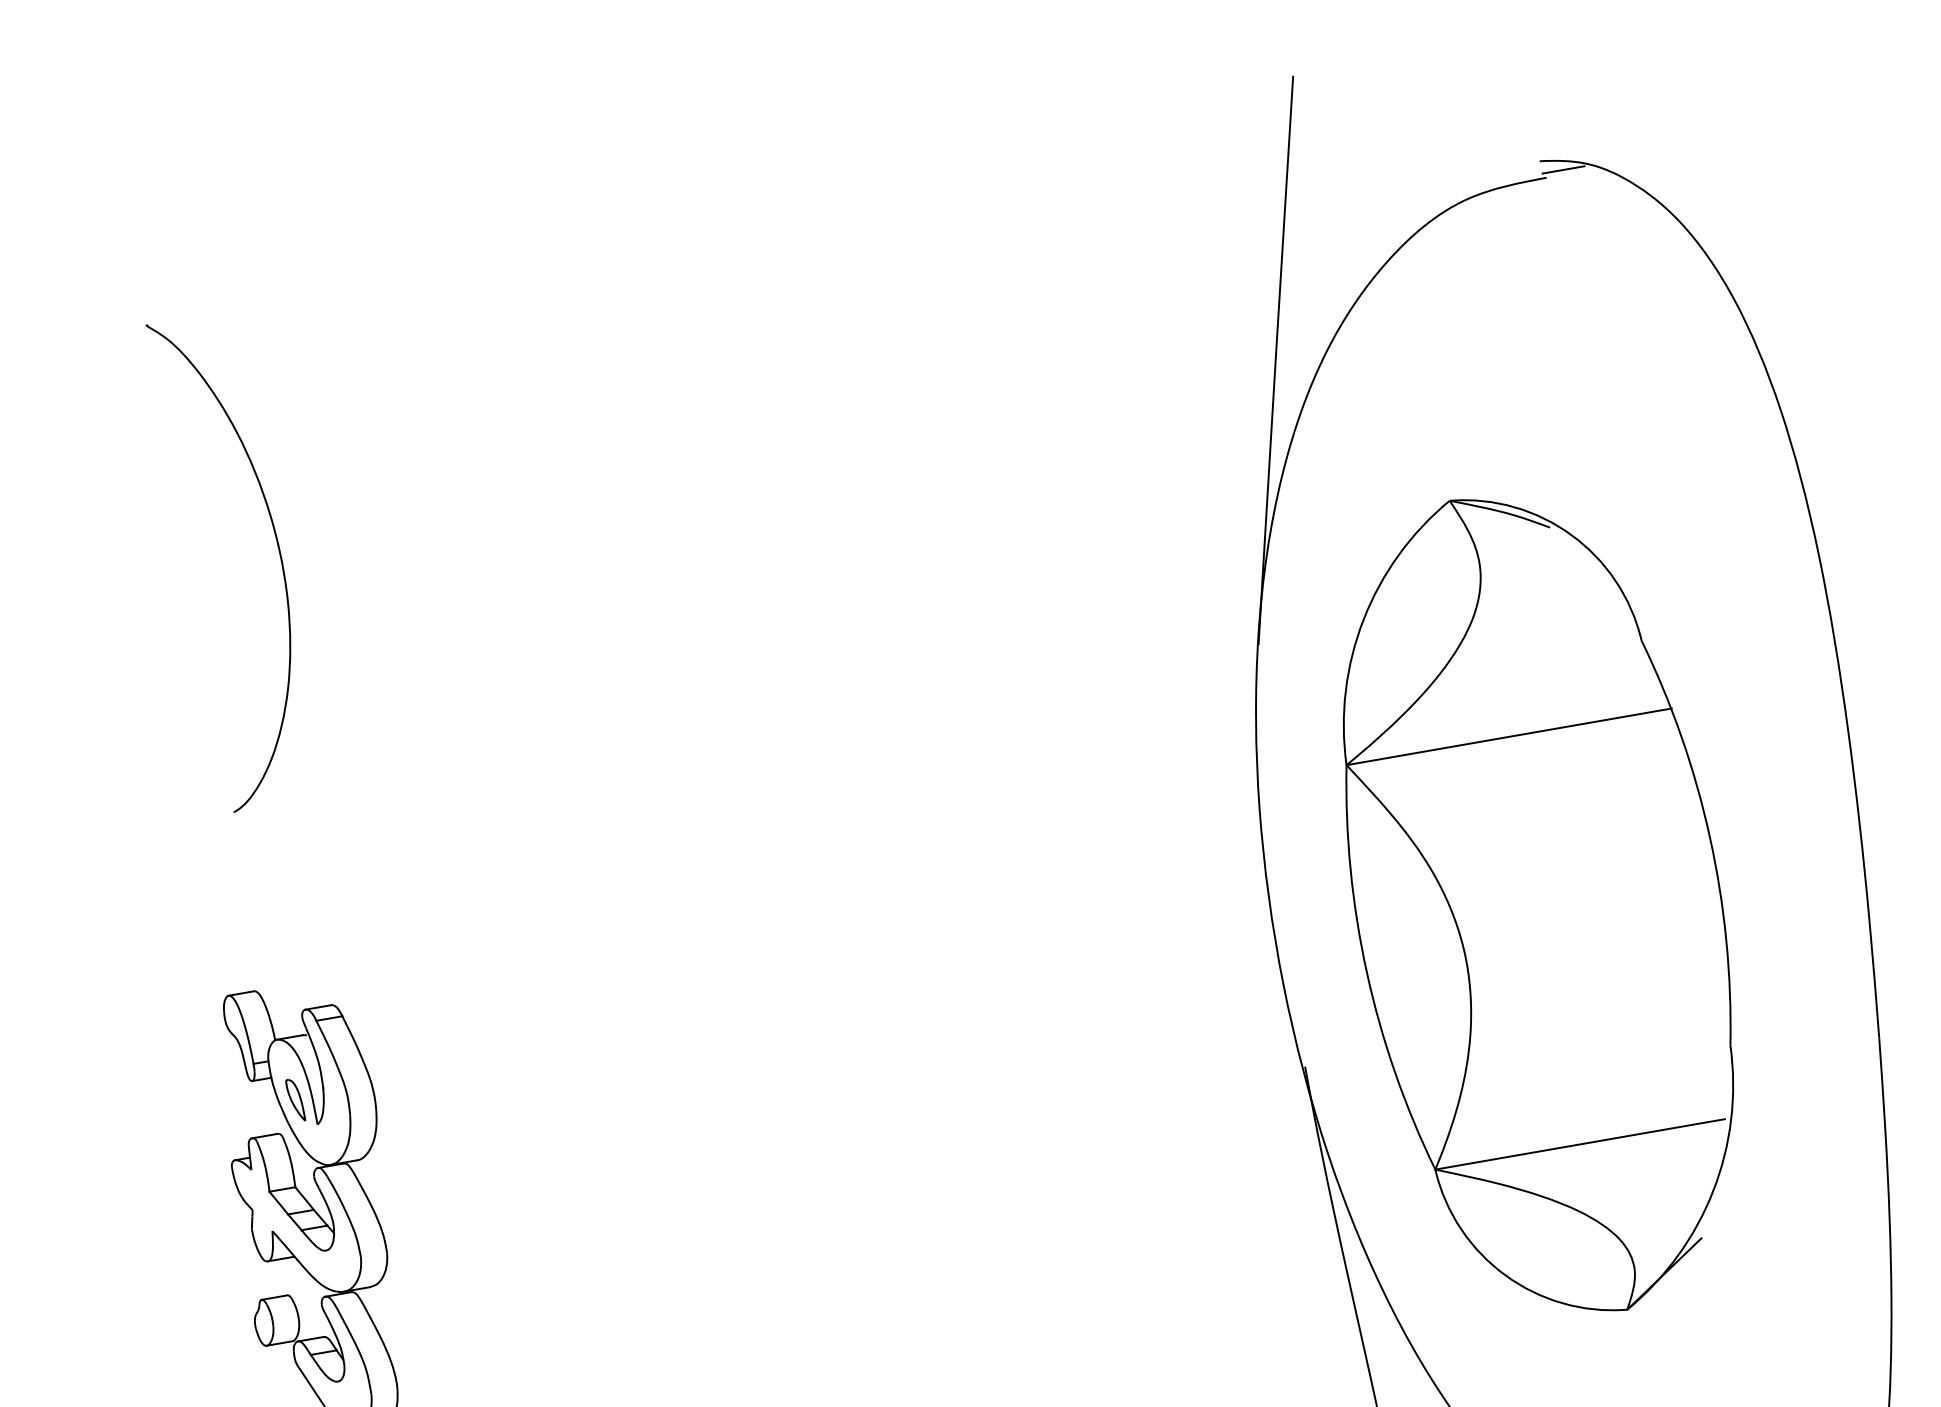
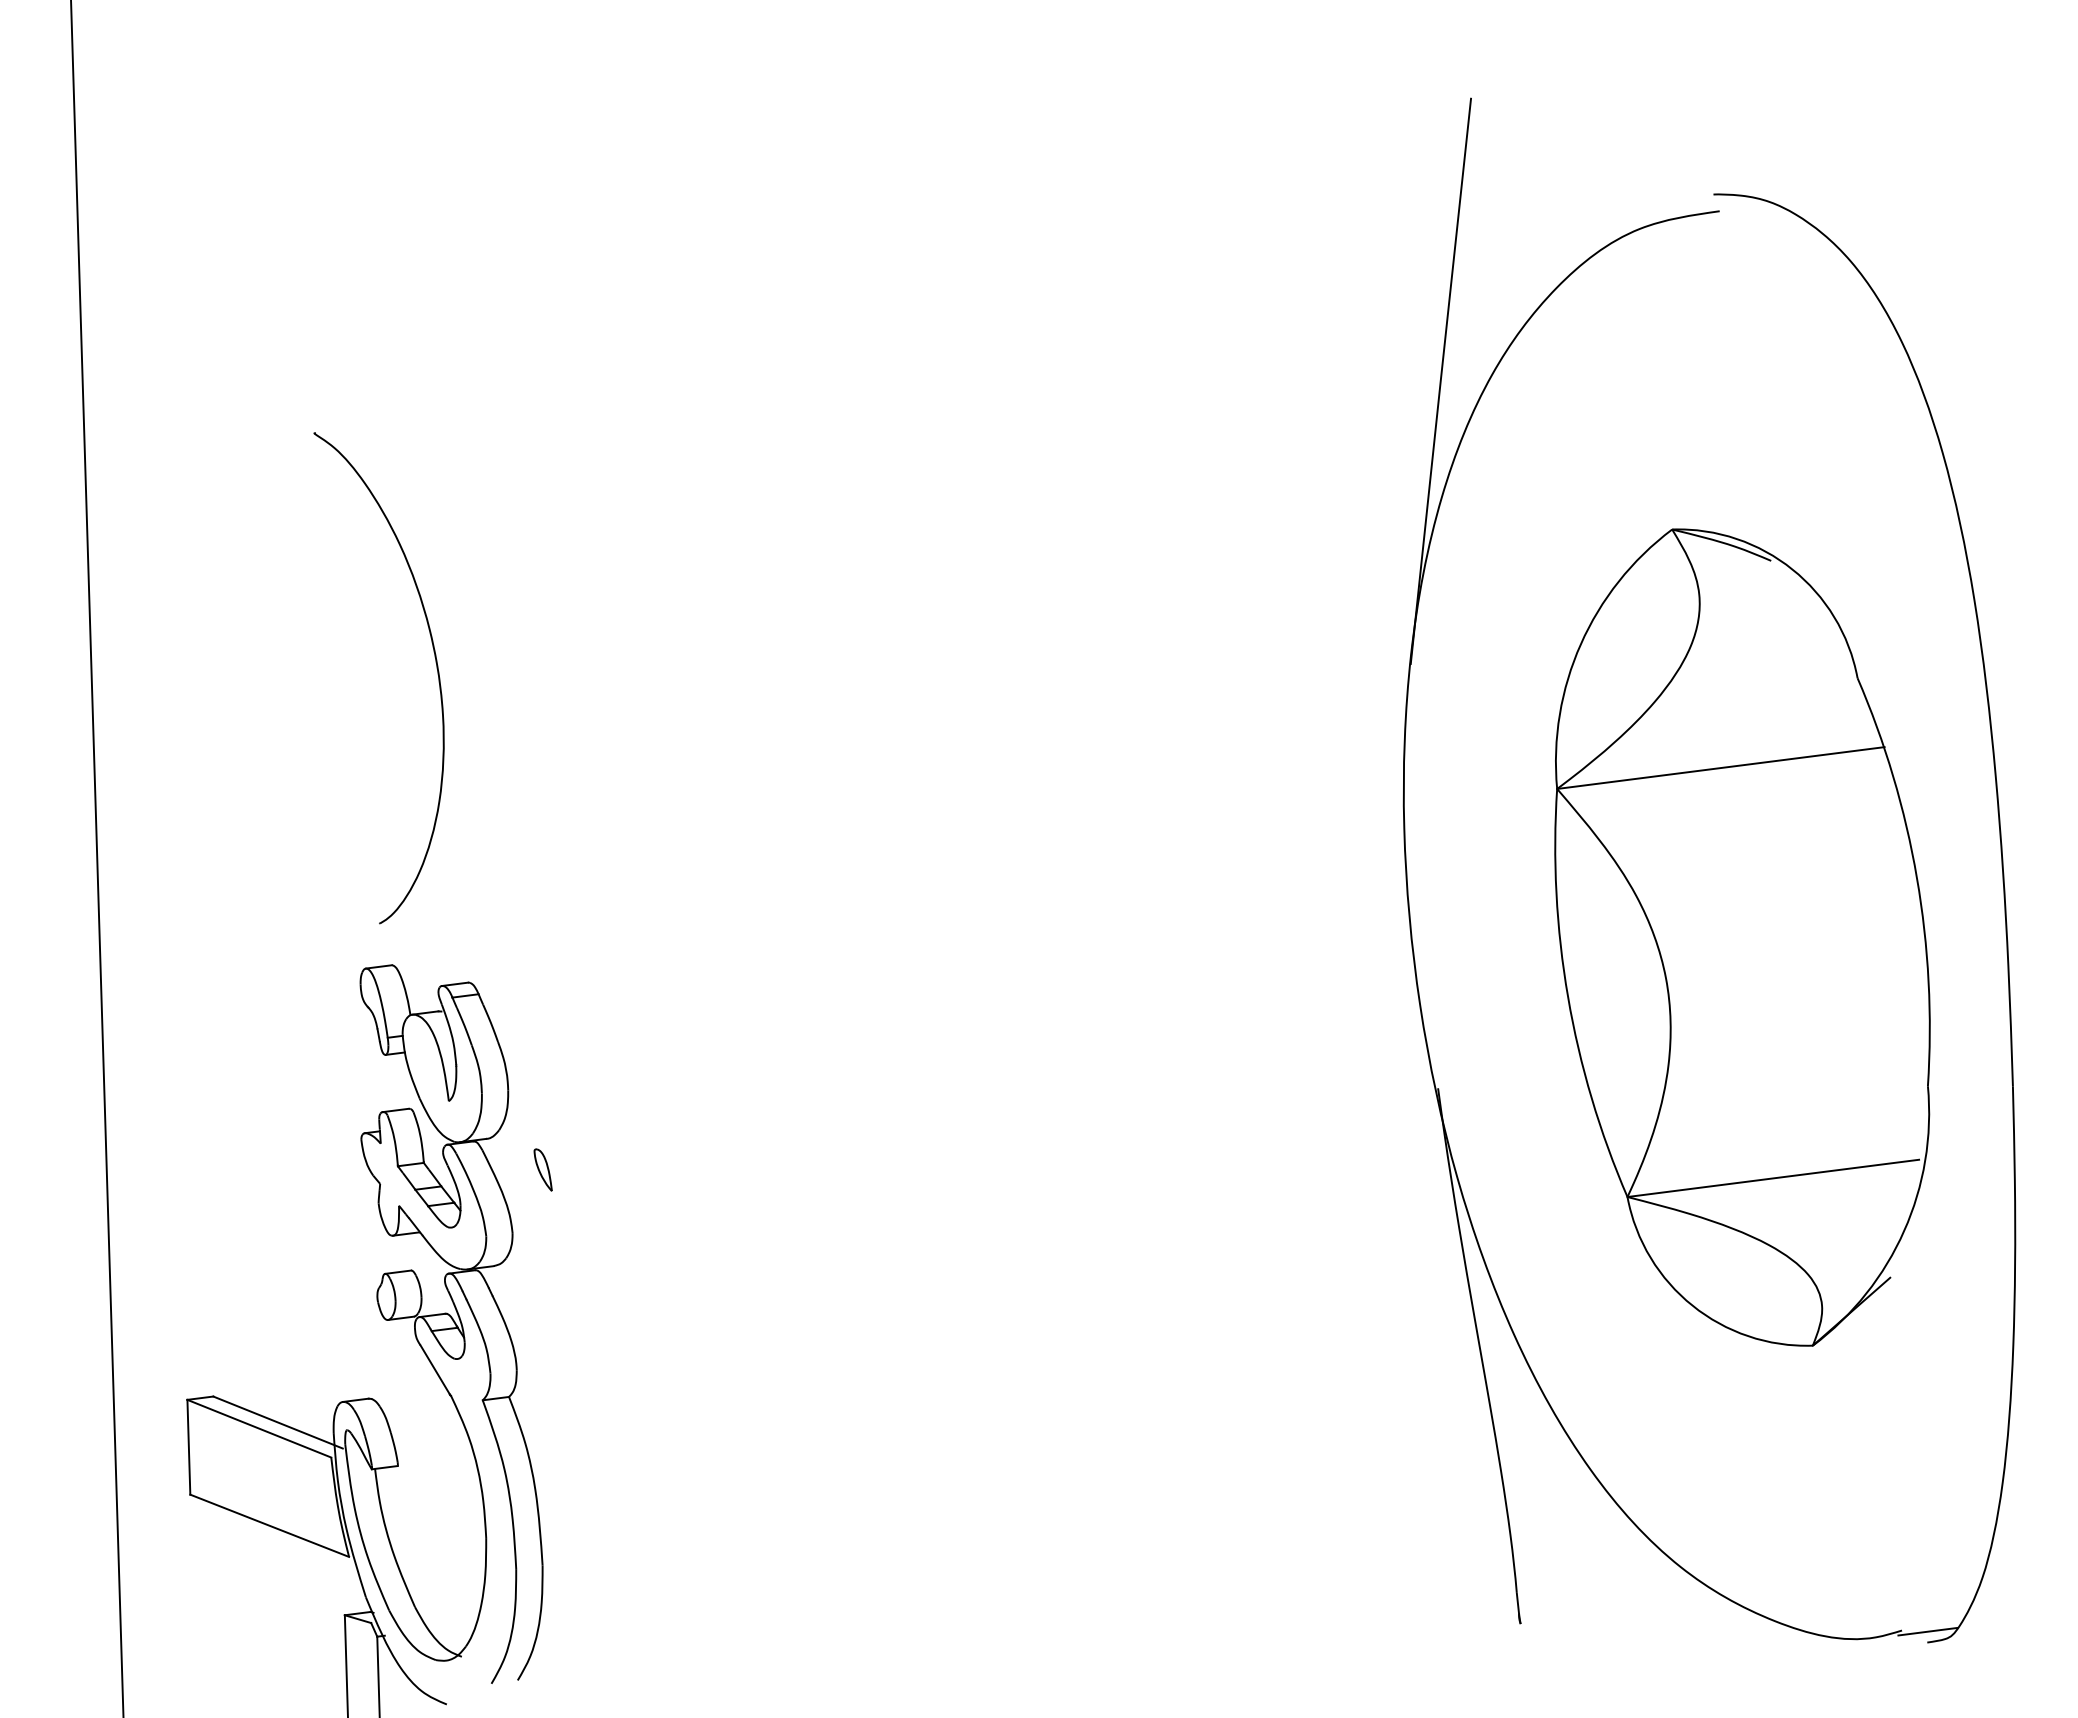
line: (1563, 169) -> (1736, 203), removed
curve: (279, 554) -> (436, 668), moved
part: (1538, 905) -> (1742, 937), moved
part: (294, 1099) -> (542, 1169), moved

